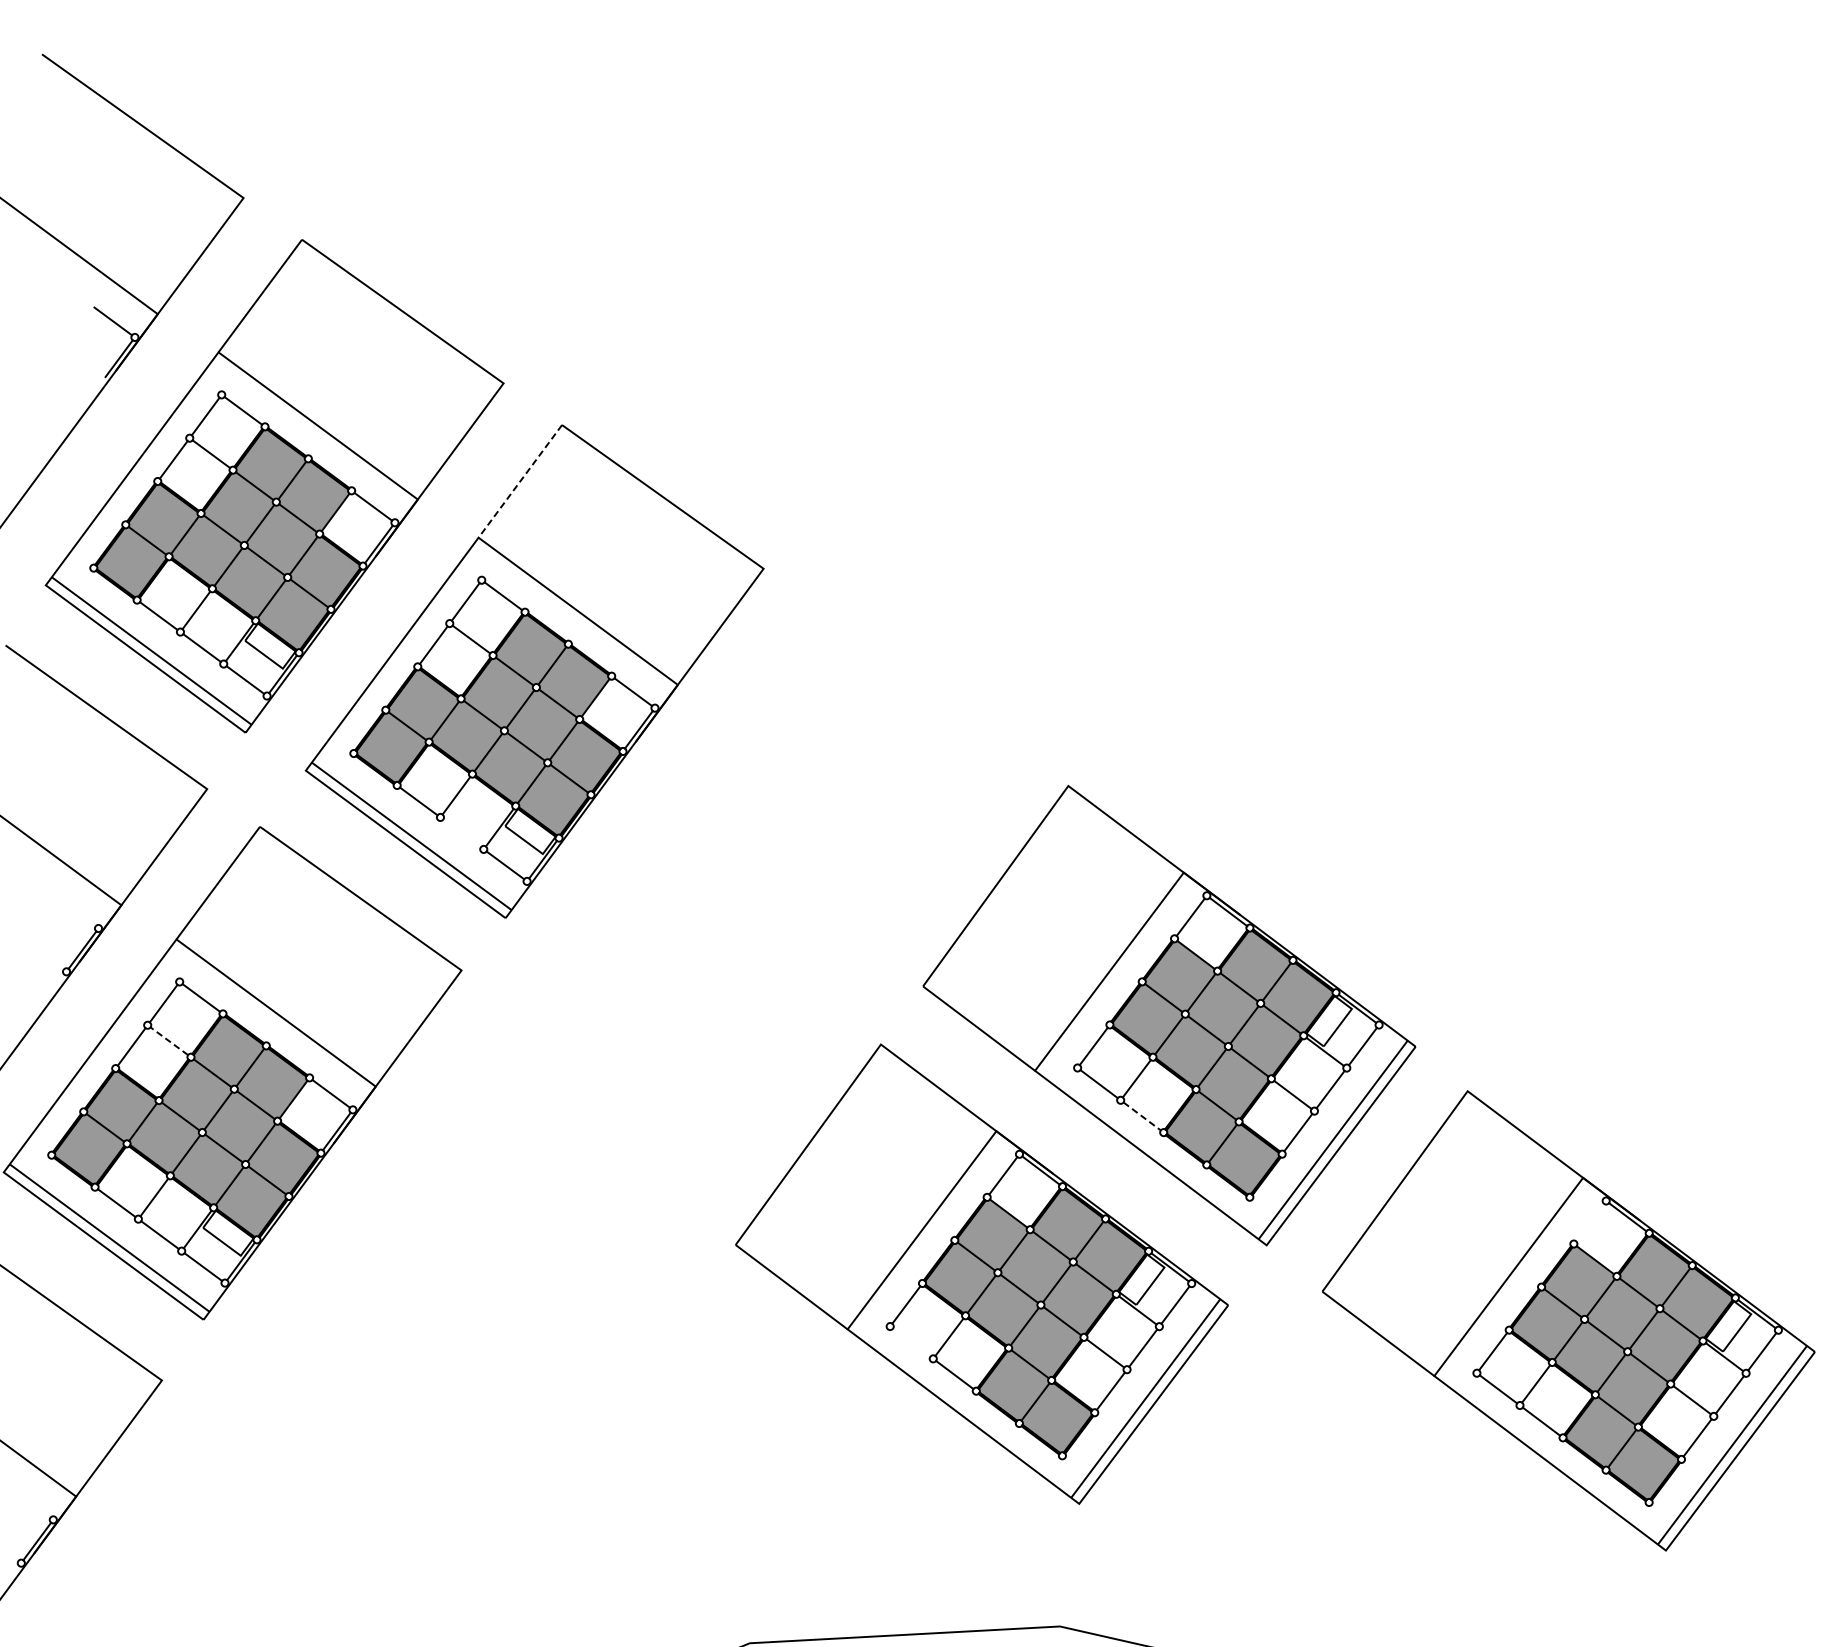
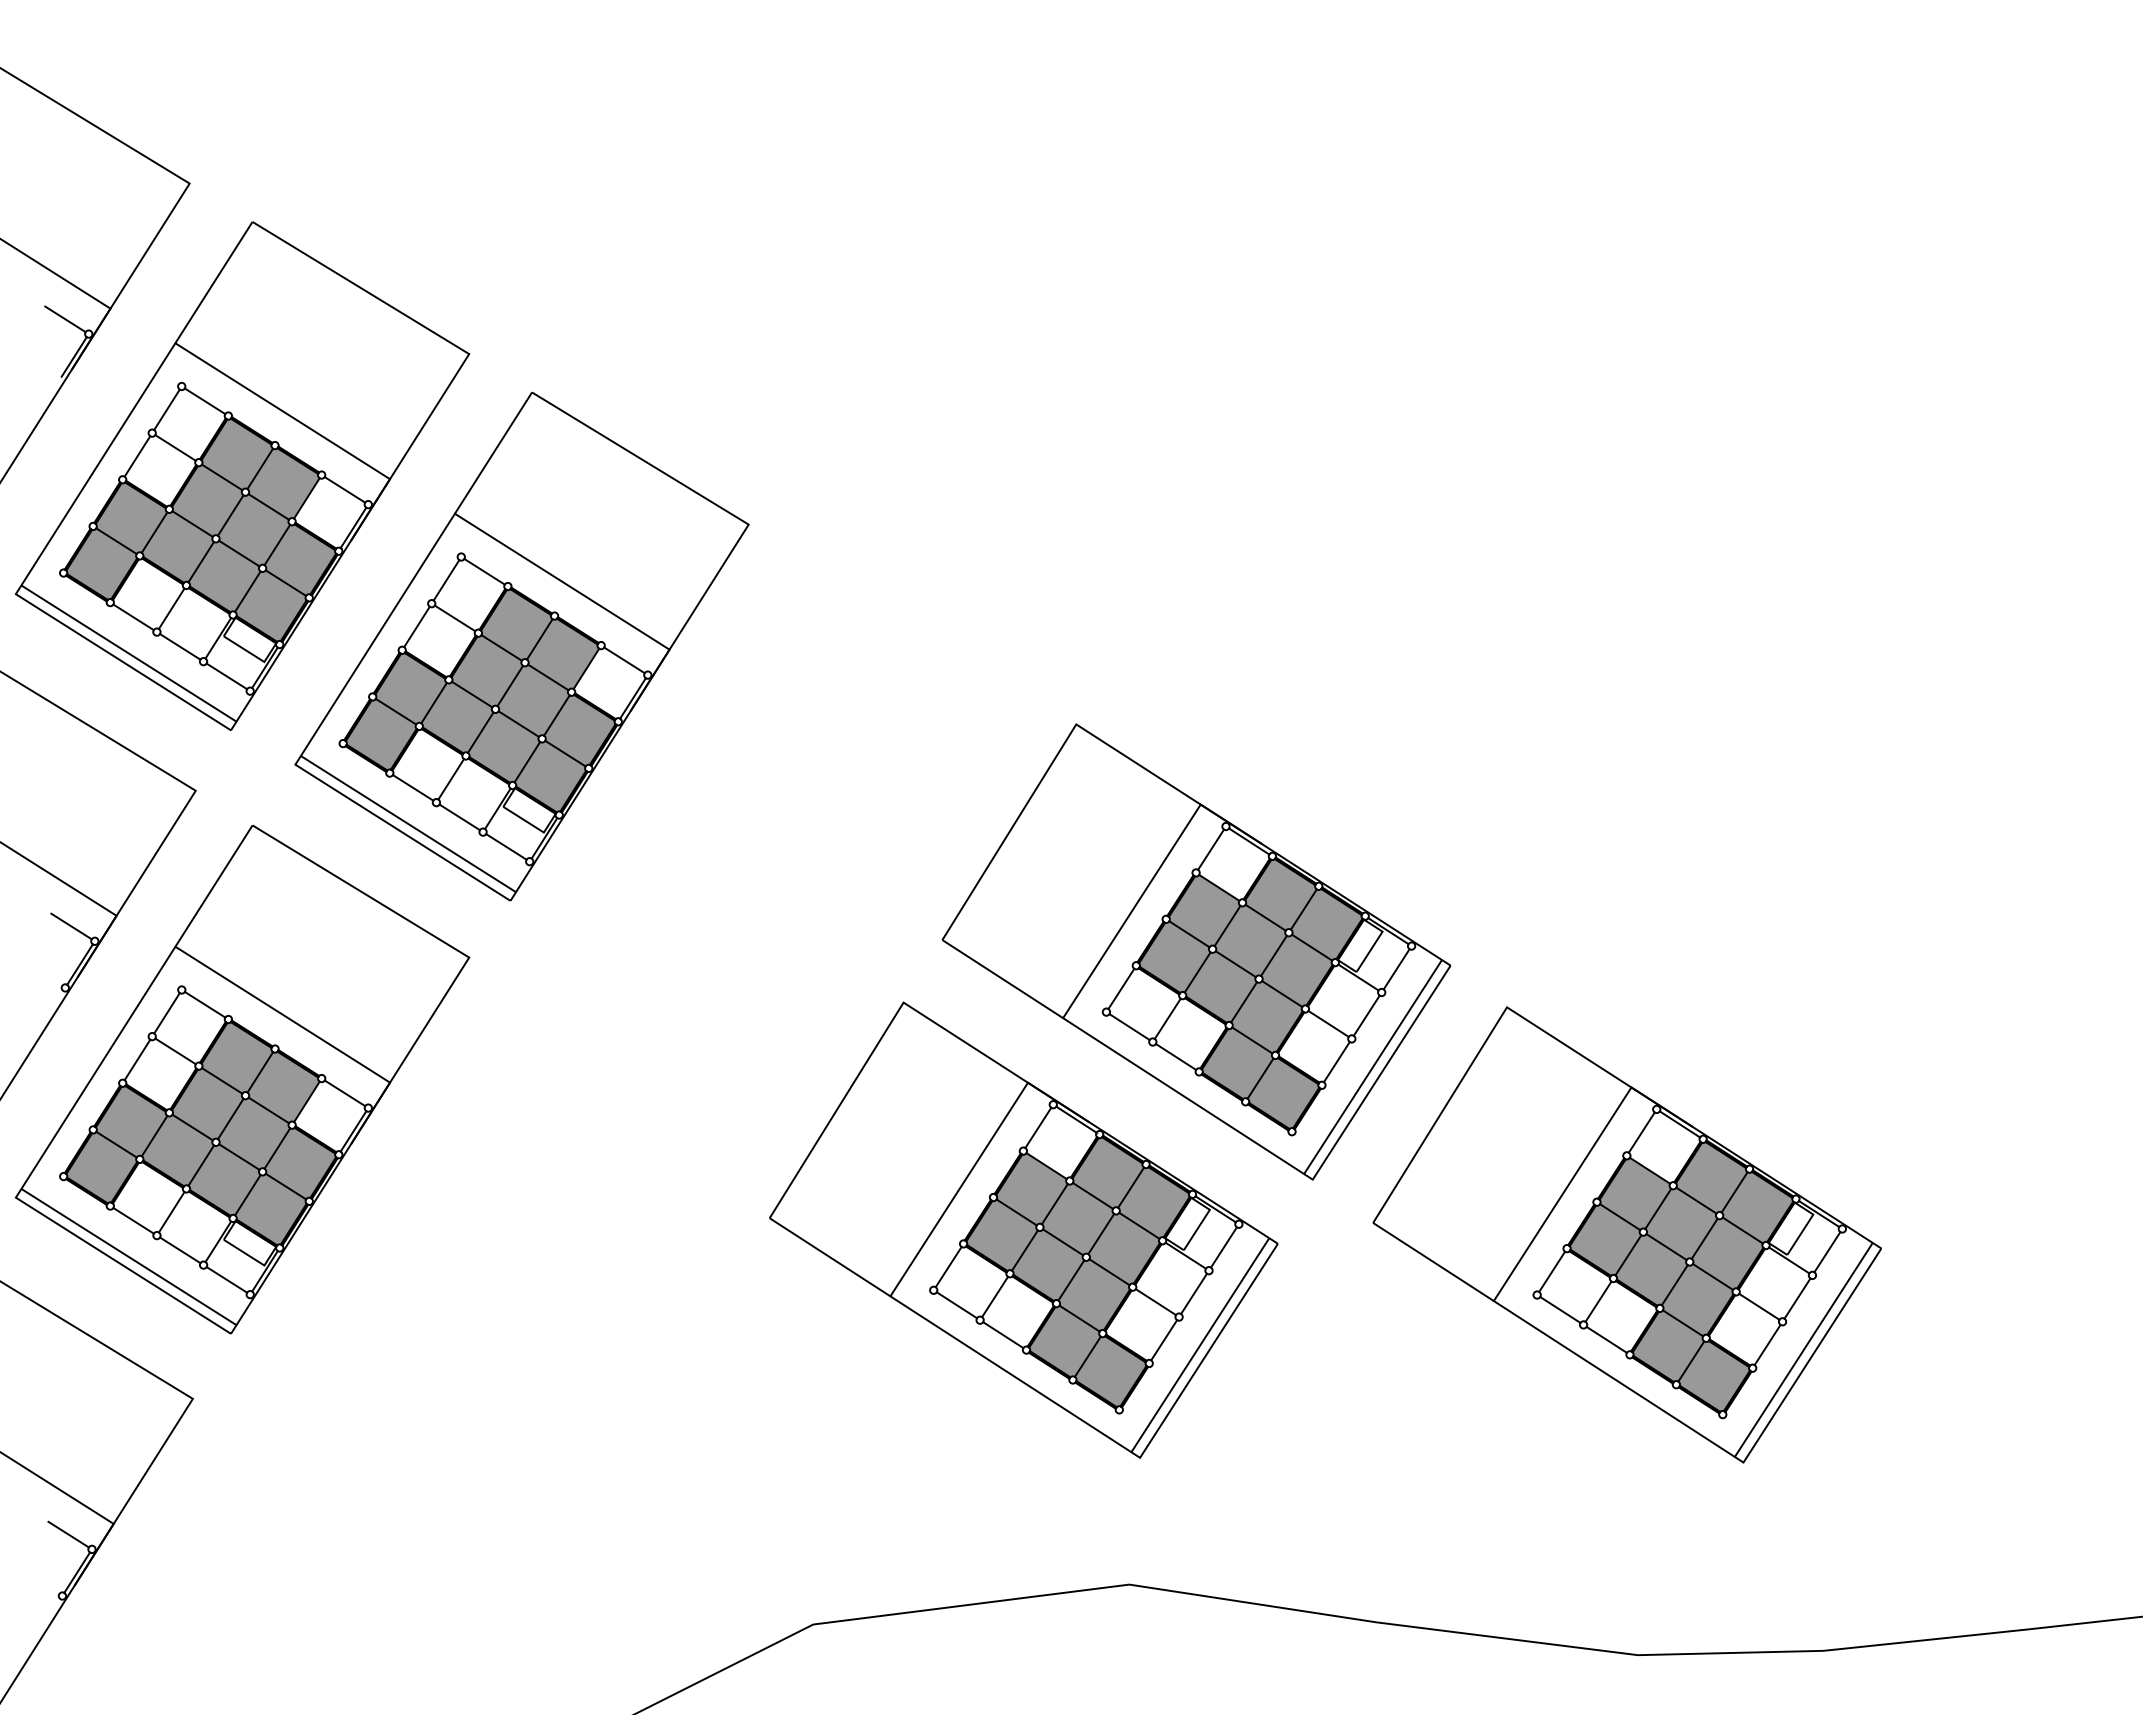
line: (520, 481) -> (493, 453), dashed -> solid
line: (461, 833) -> (459, 817), added
line: (76, 912) -> (71, 926), added
line: (169, 1041) -> (175, 1051), dashed -> solid
line: (1142, 1116) -> (1176, 1056), dashed -> solid
line: (1589, 1222) -> (1641, 1132), added
line: (911, 1342) -> (956, 1305), added
line: (31, 1503) -> (68, 1534), added

